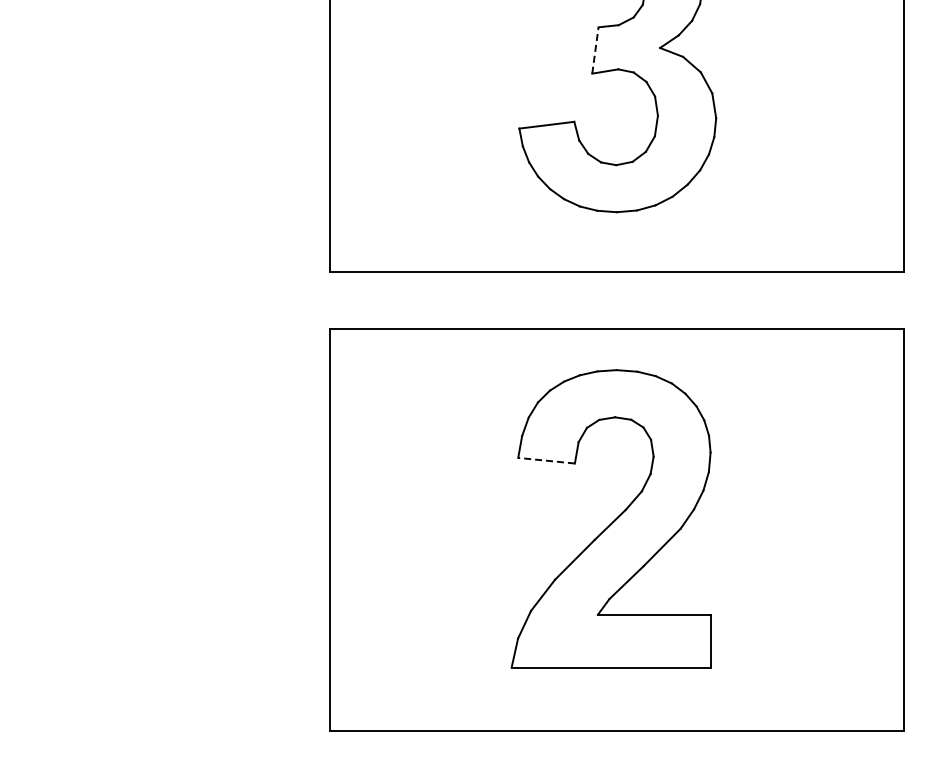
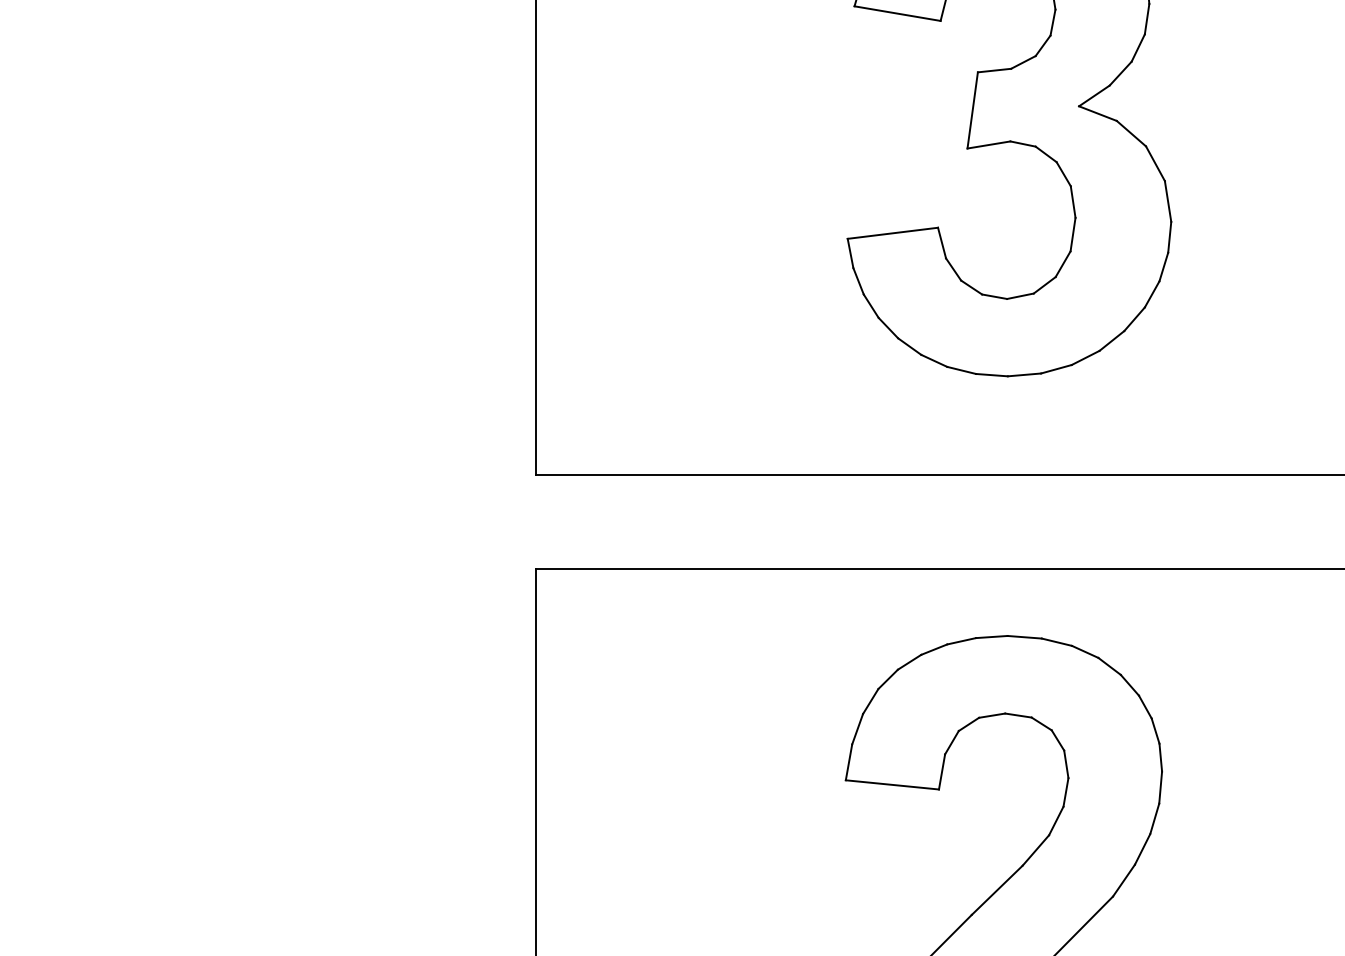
line: (595, 50) -> (972, 110), dashed -> solid
line: (546, 460) -> (892, 784), dashed -> solid

